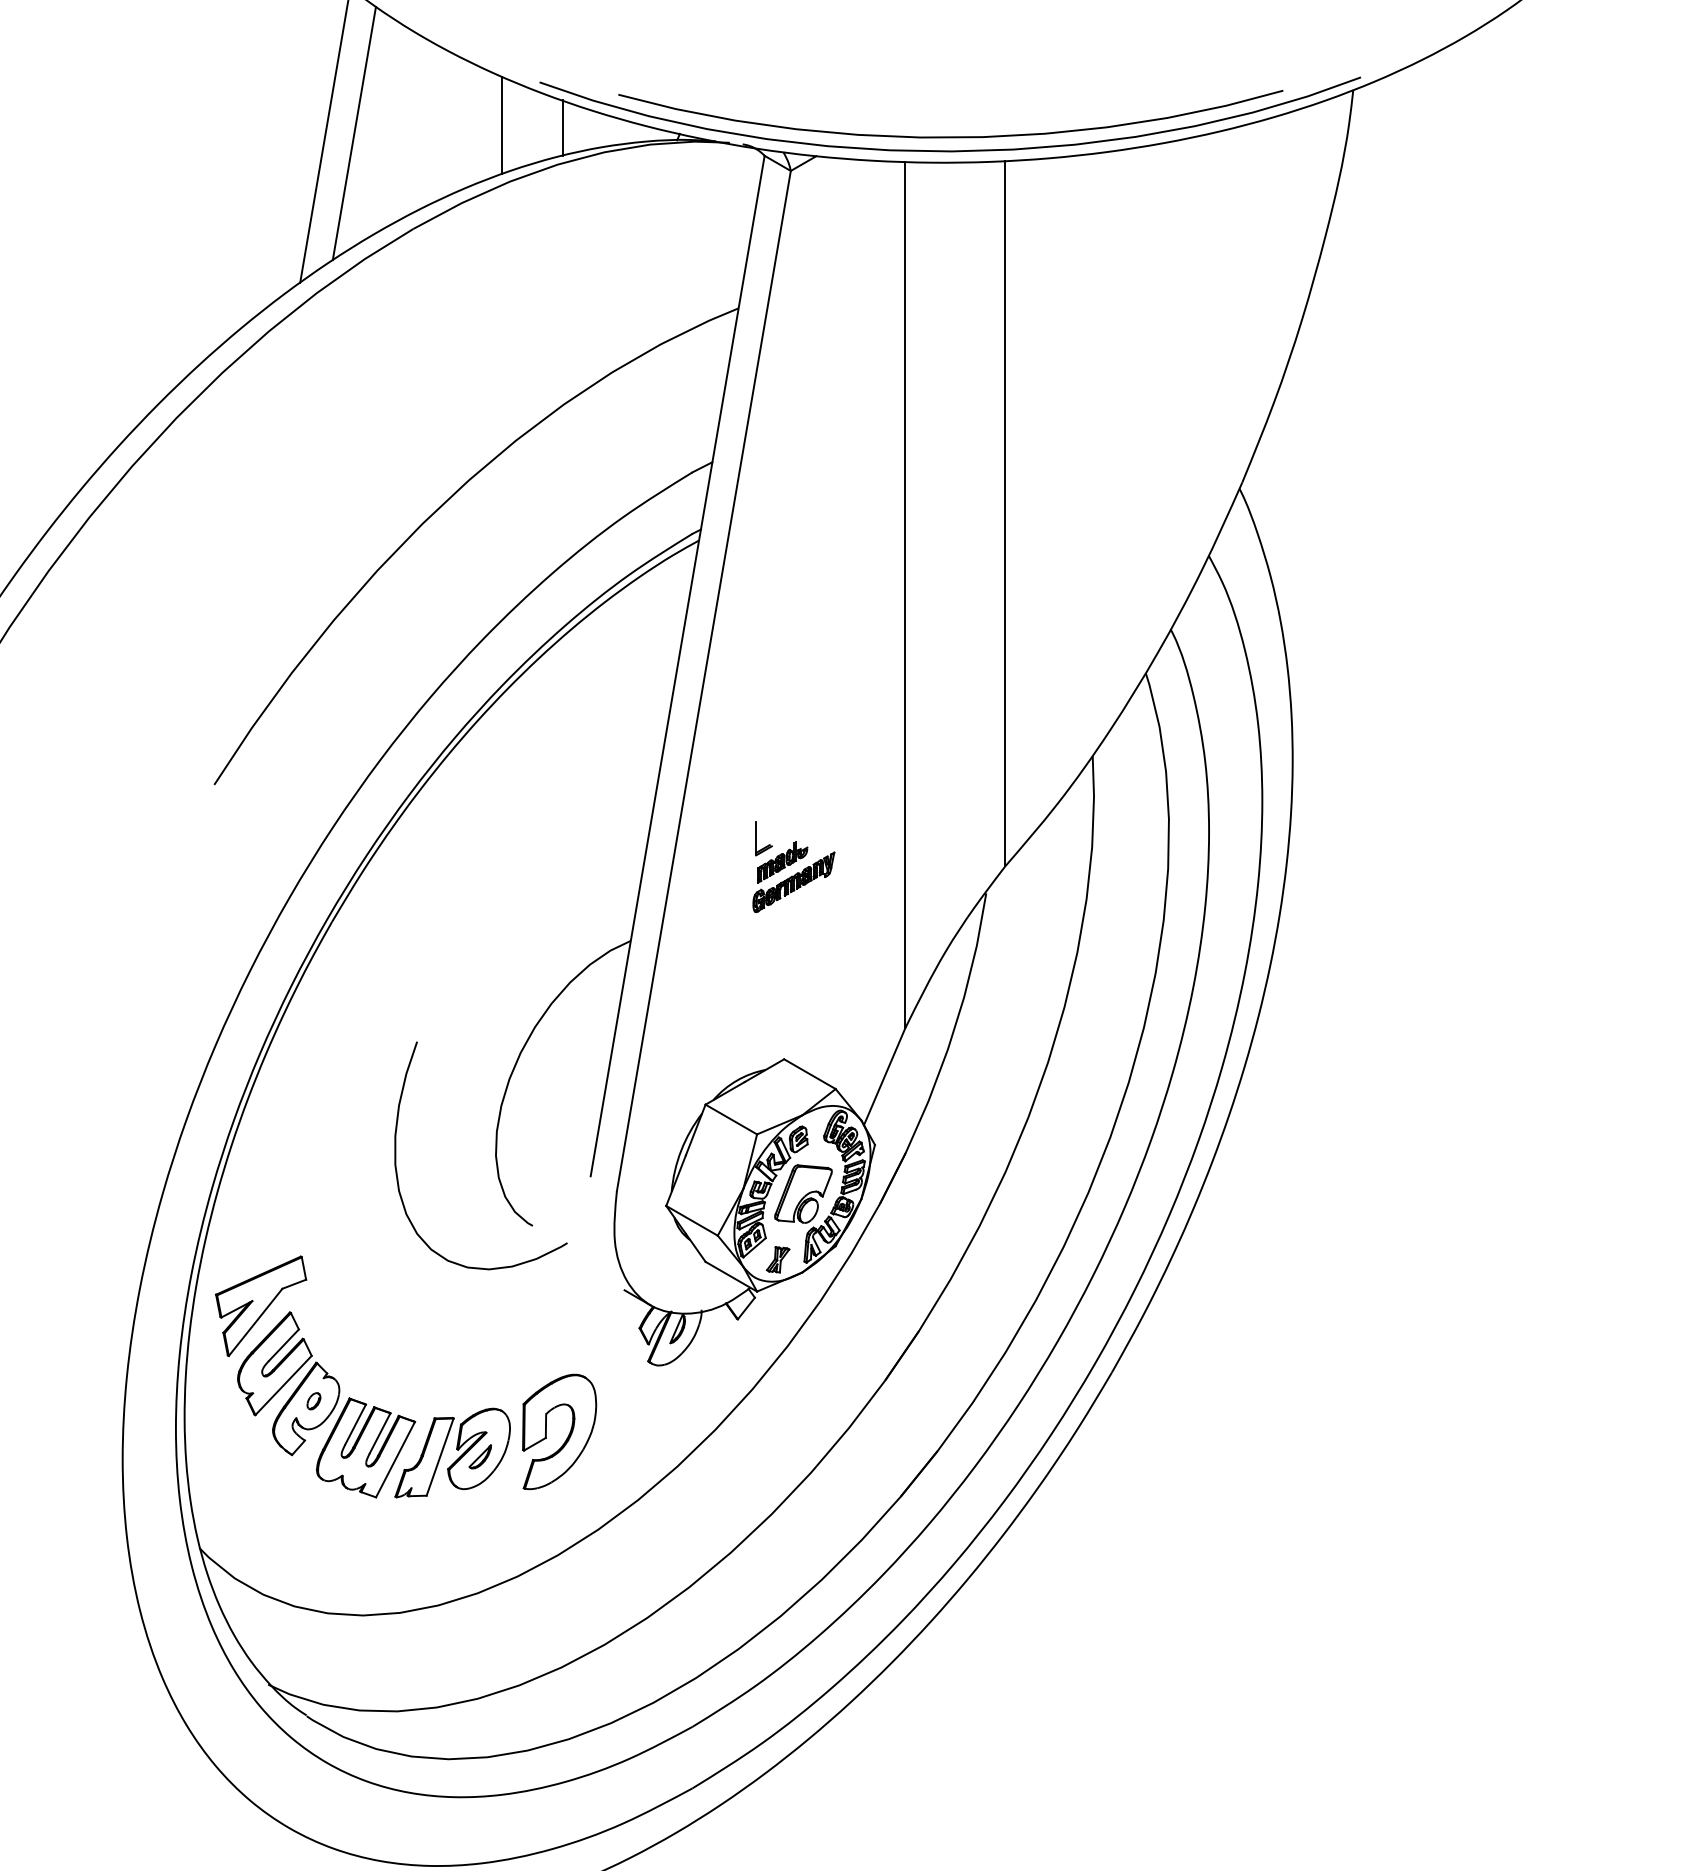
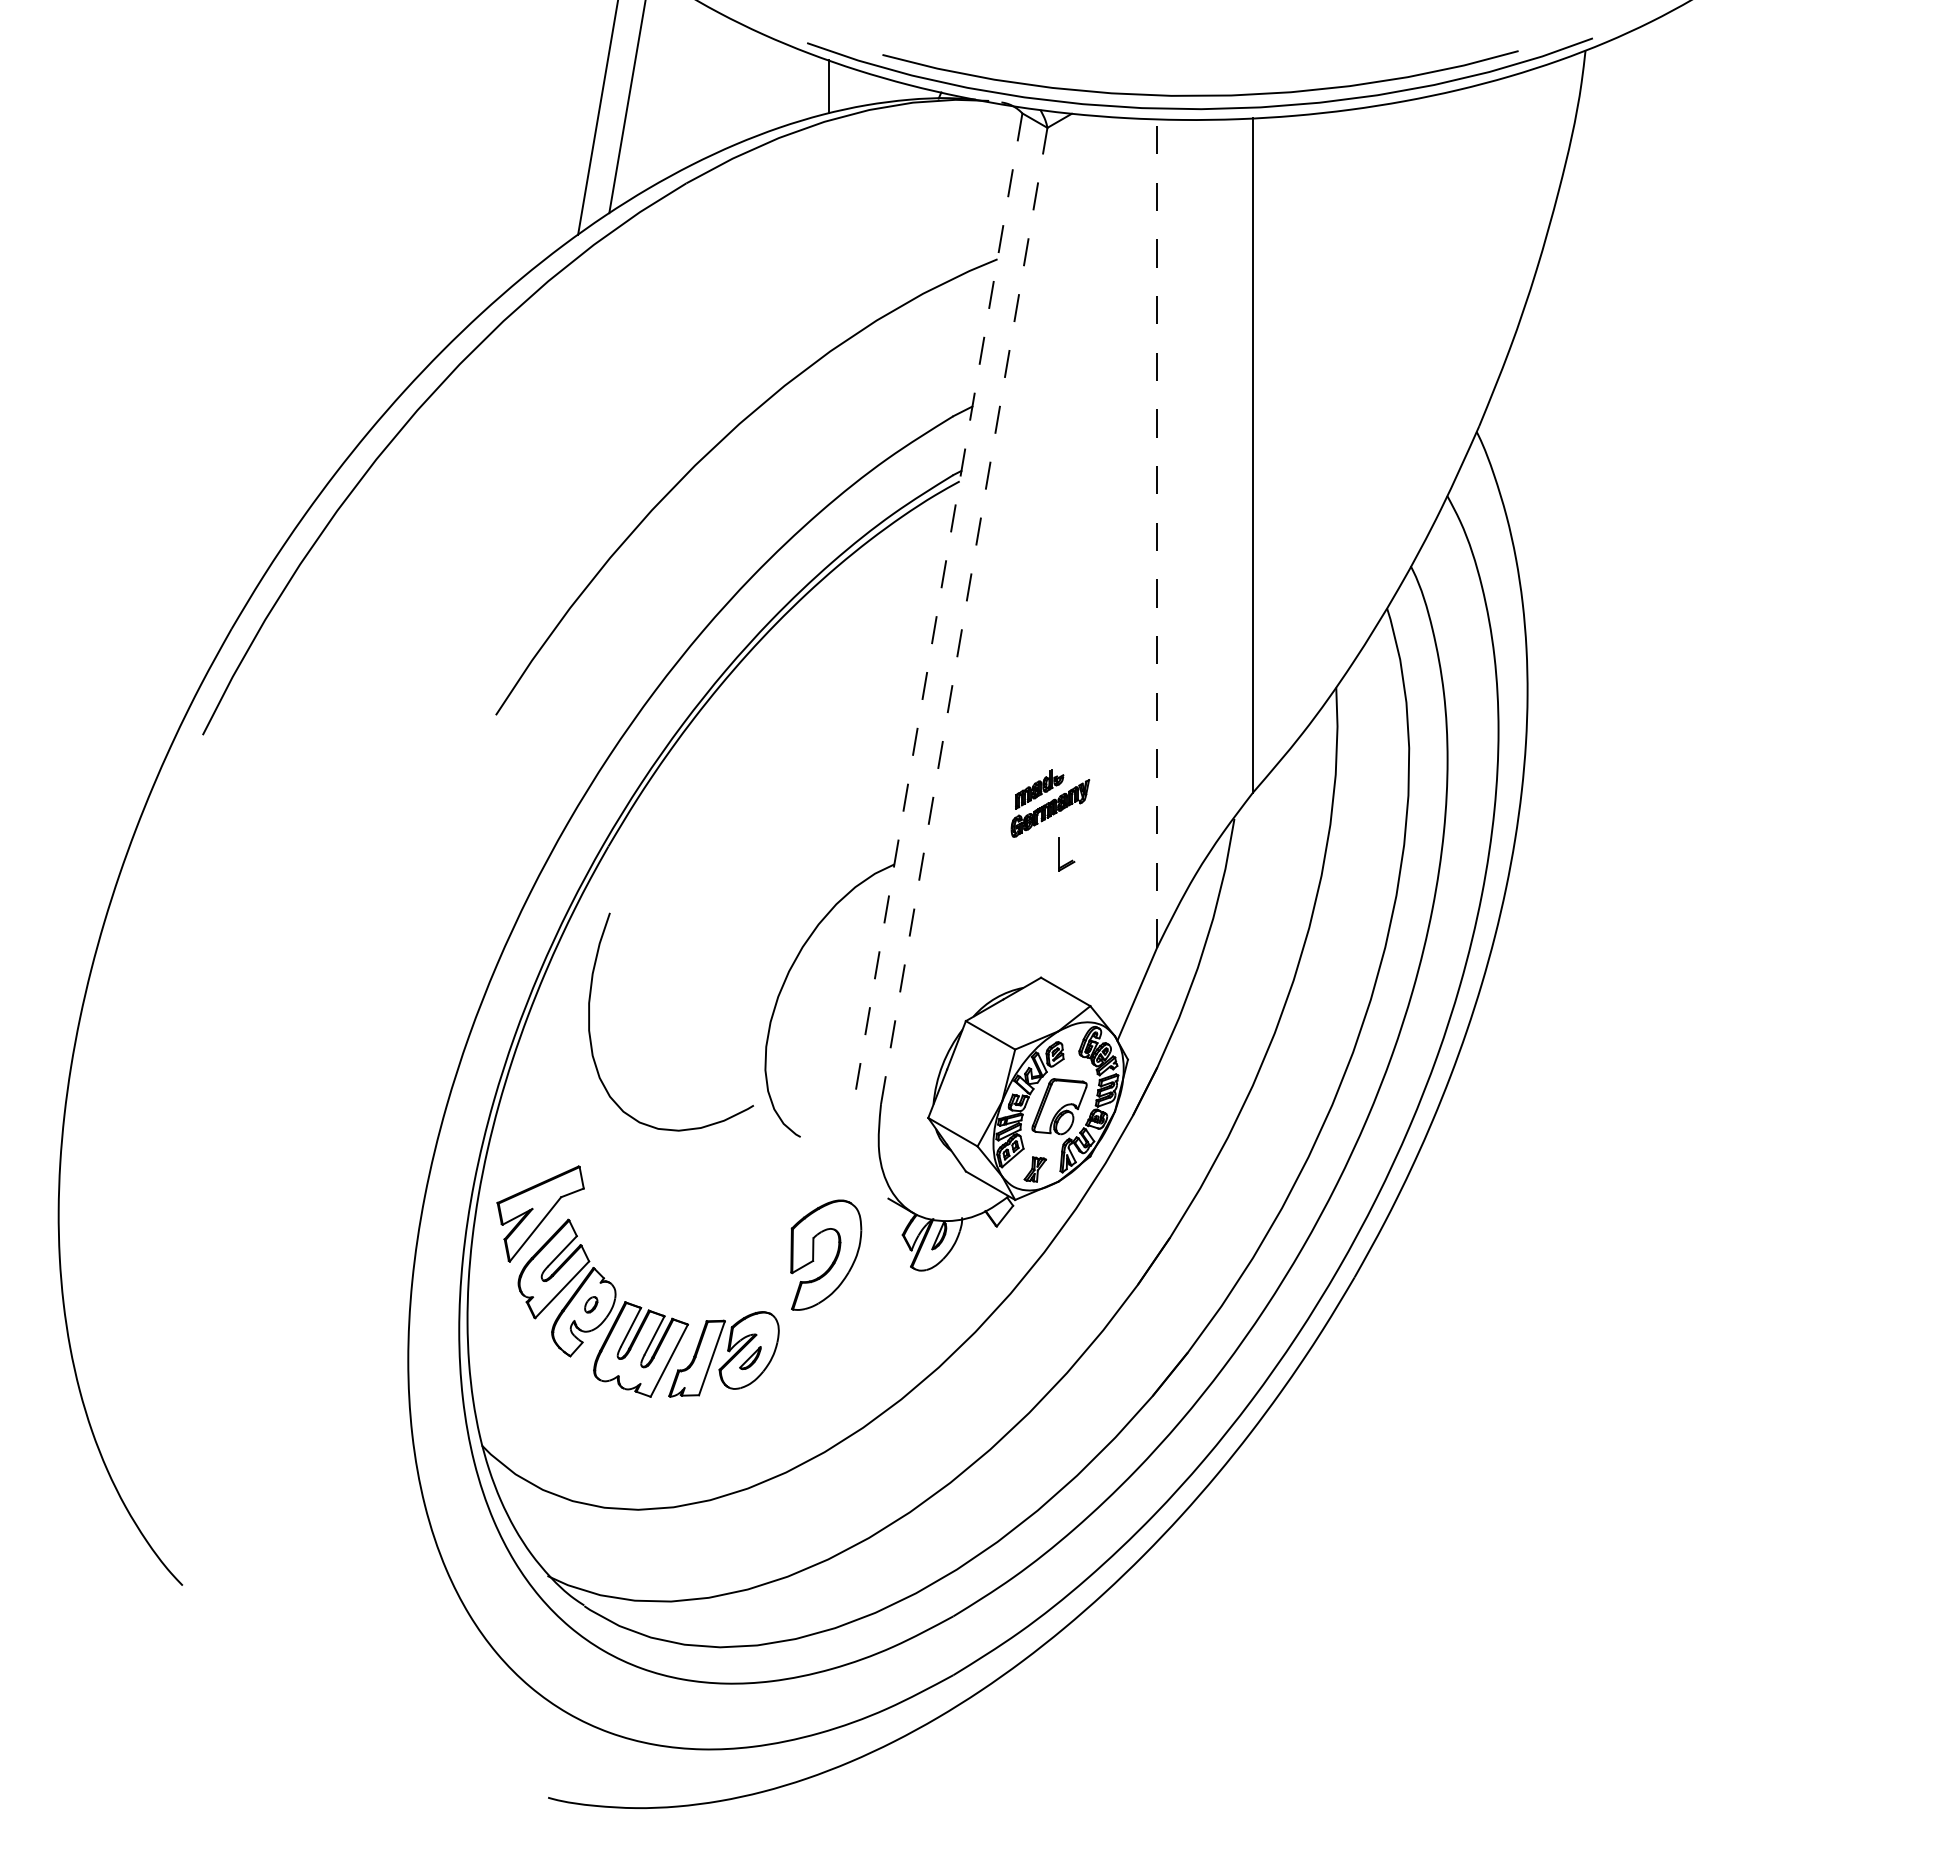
line: (502, 124) -> (771, 83), removed
line: (905, 593) -> (1157, 532), solid -> dashed
line: (677, 667) -> (939, 602), solid -> dashed
line: (704, 680) -> (964, 615), solid -> dashed
part: (756, 838) -> (1059, 854), moved
curve: (396, 1165) -> (590, 1031), moved
part: (568, 1435) -> (834, 1258), moved

